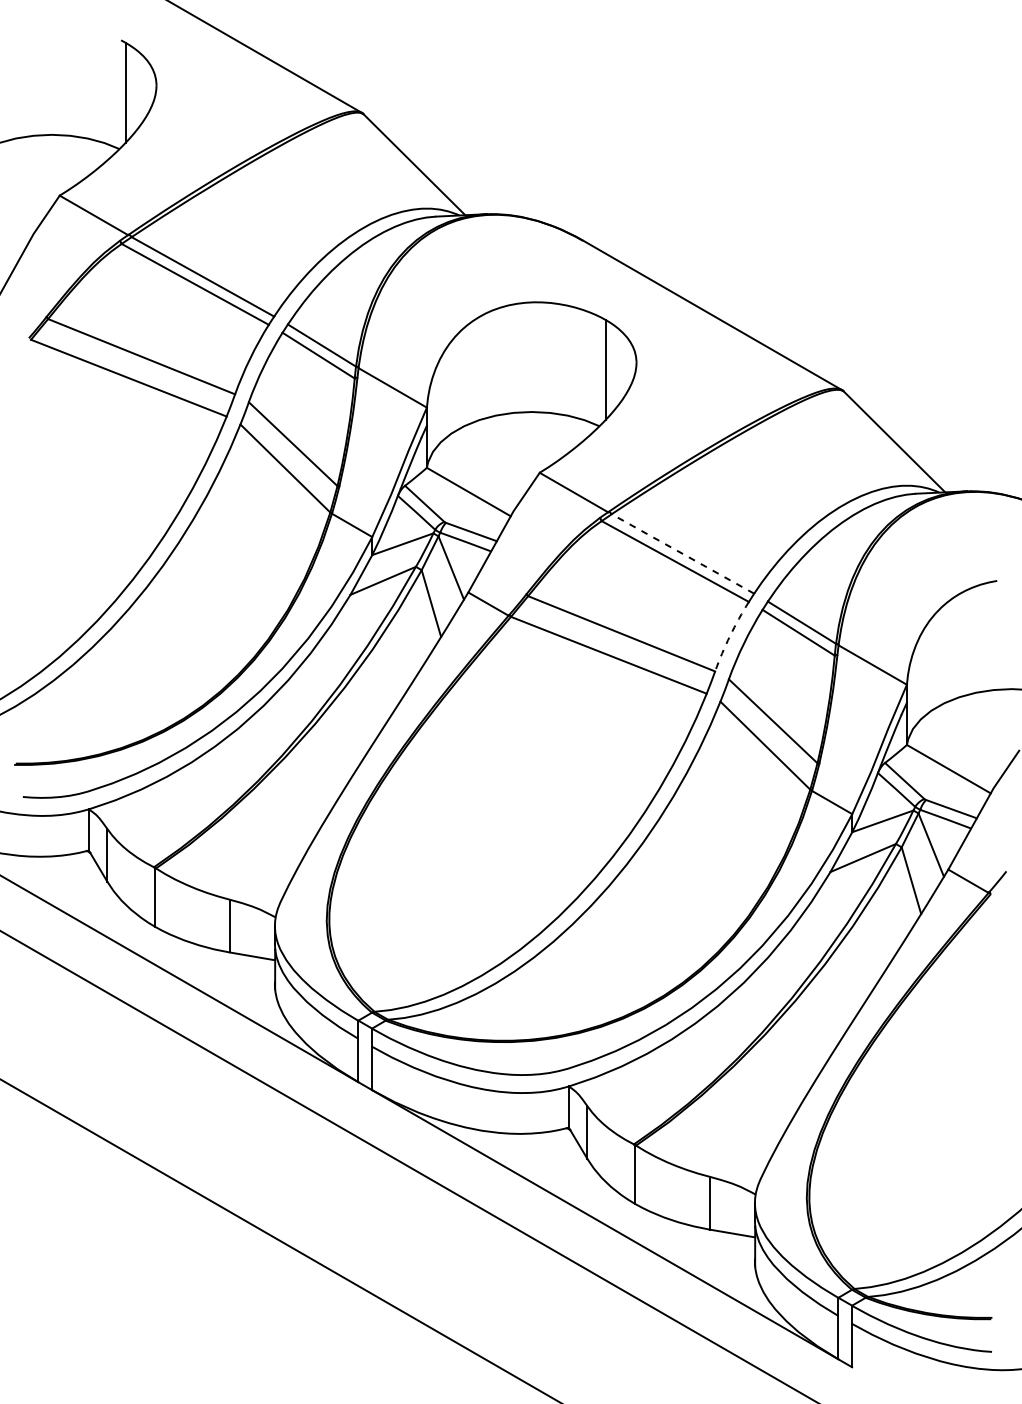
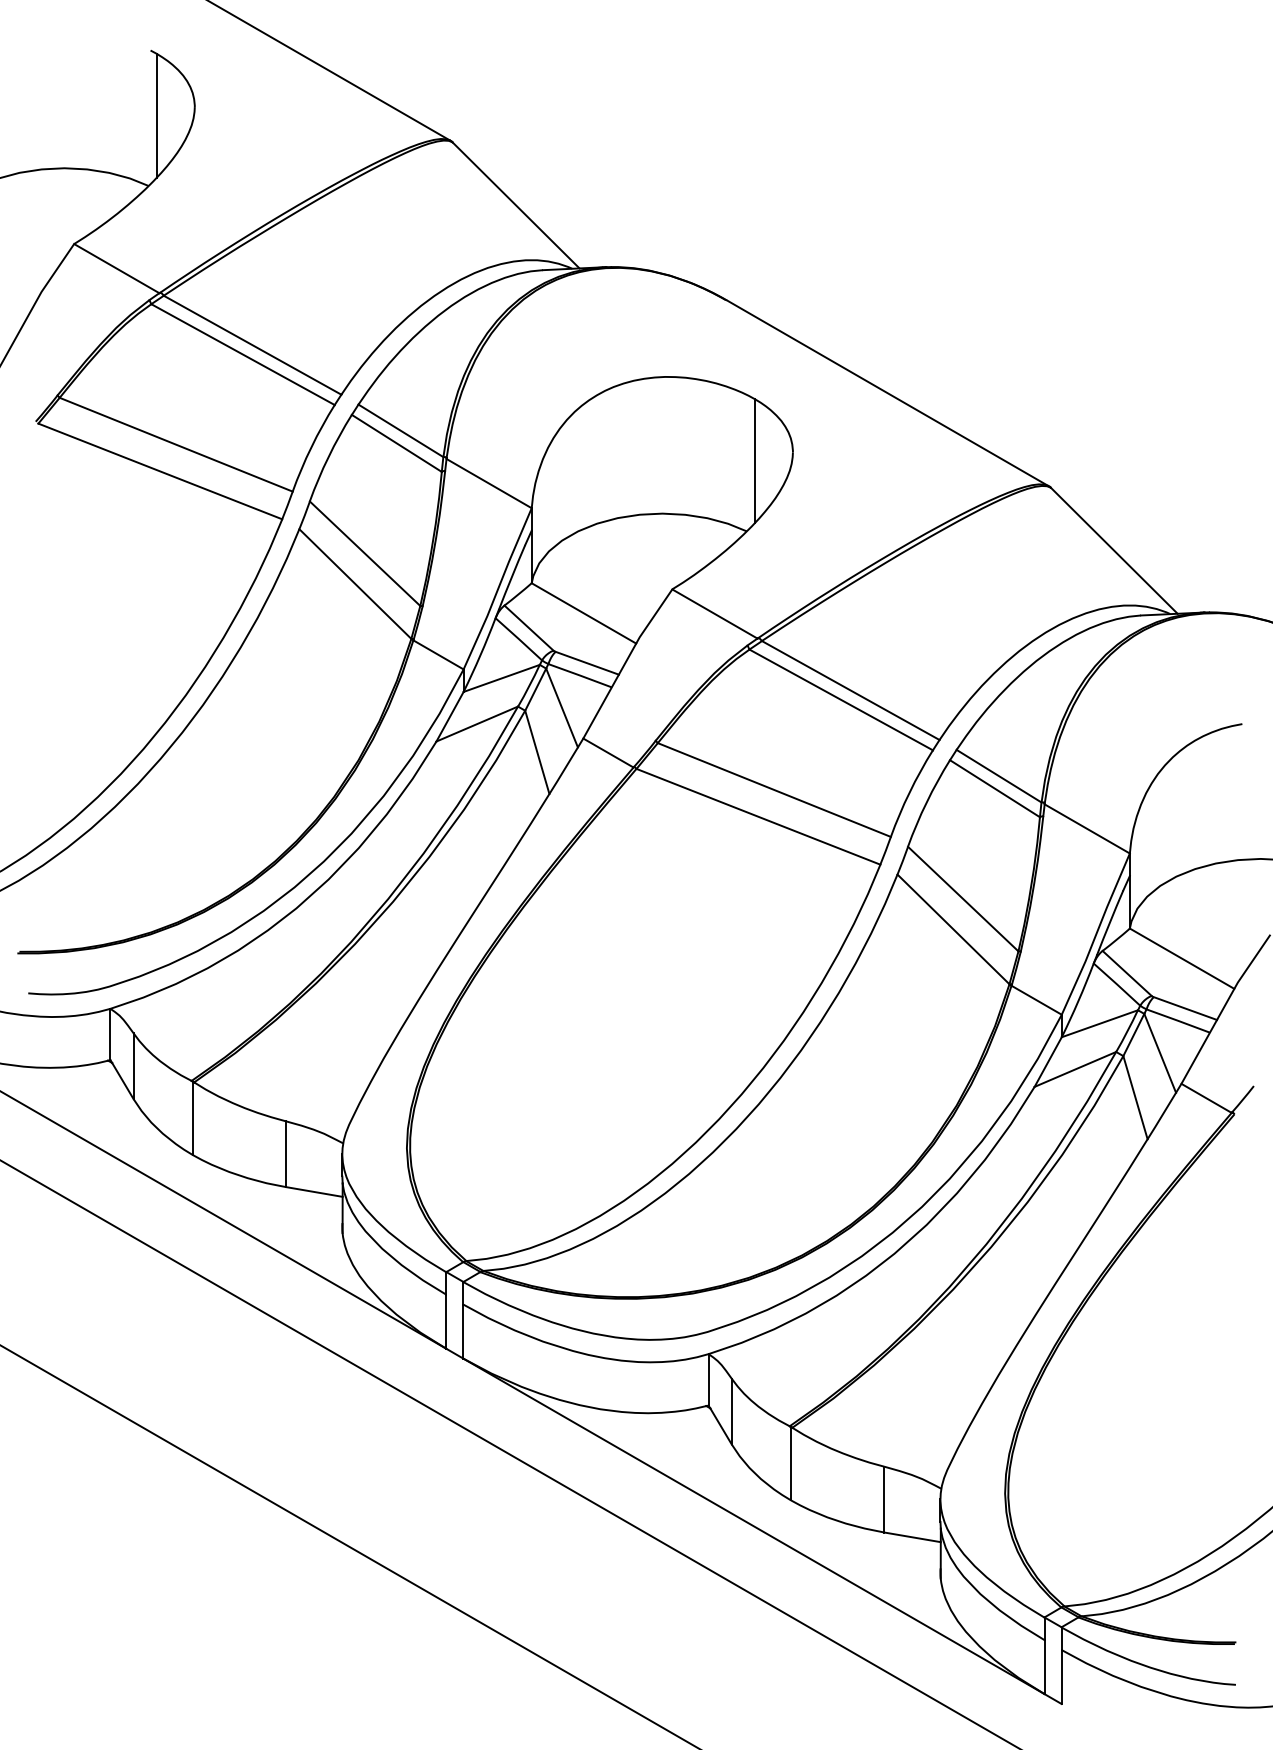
line: (682, 553) -> (850, 690), dashed -> solid
arc: (730, 635) -> (909, 792), dashed -> solid

